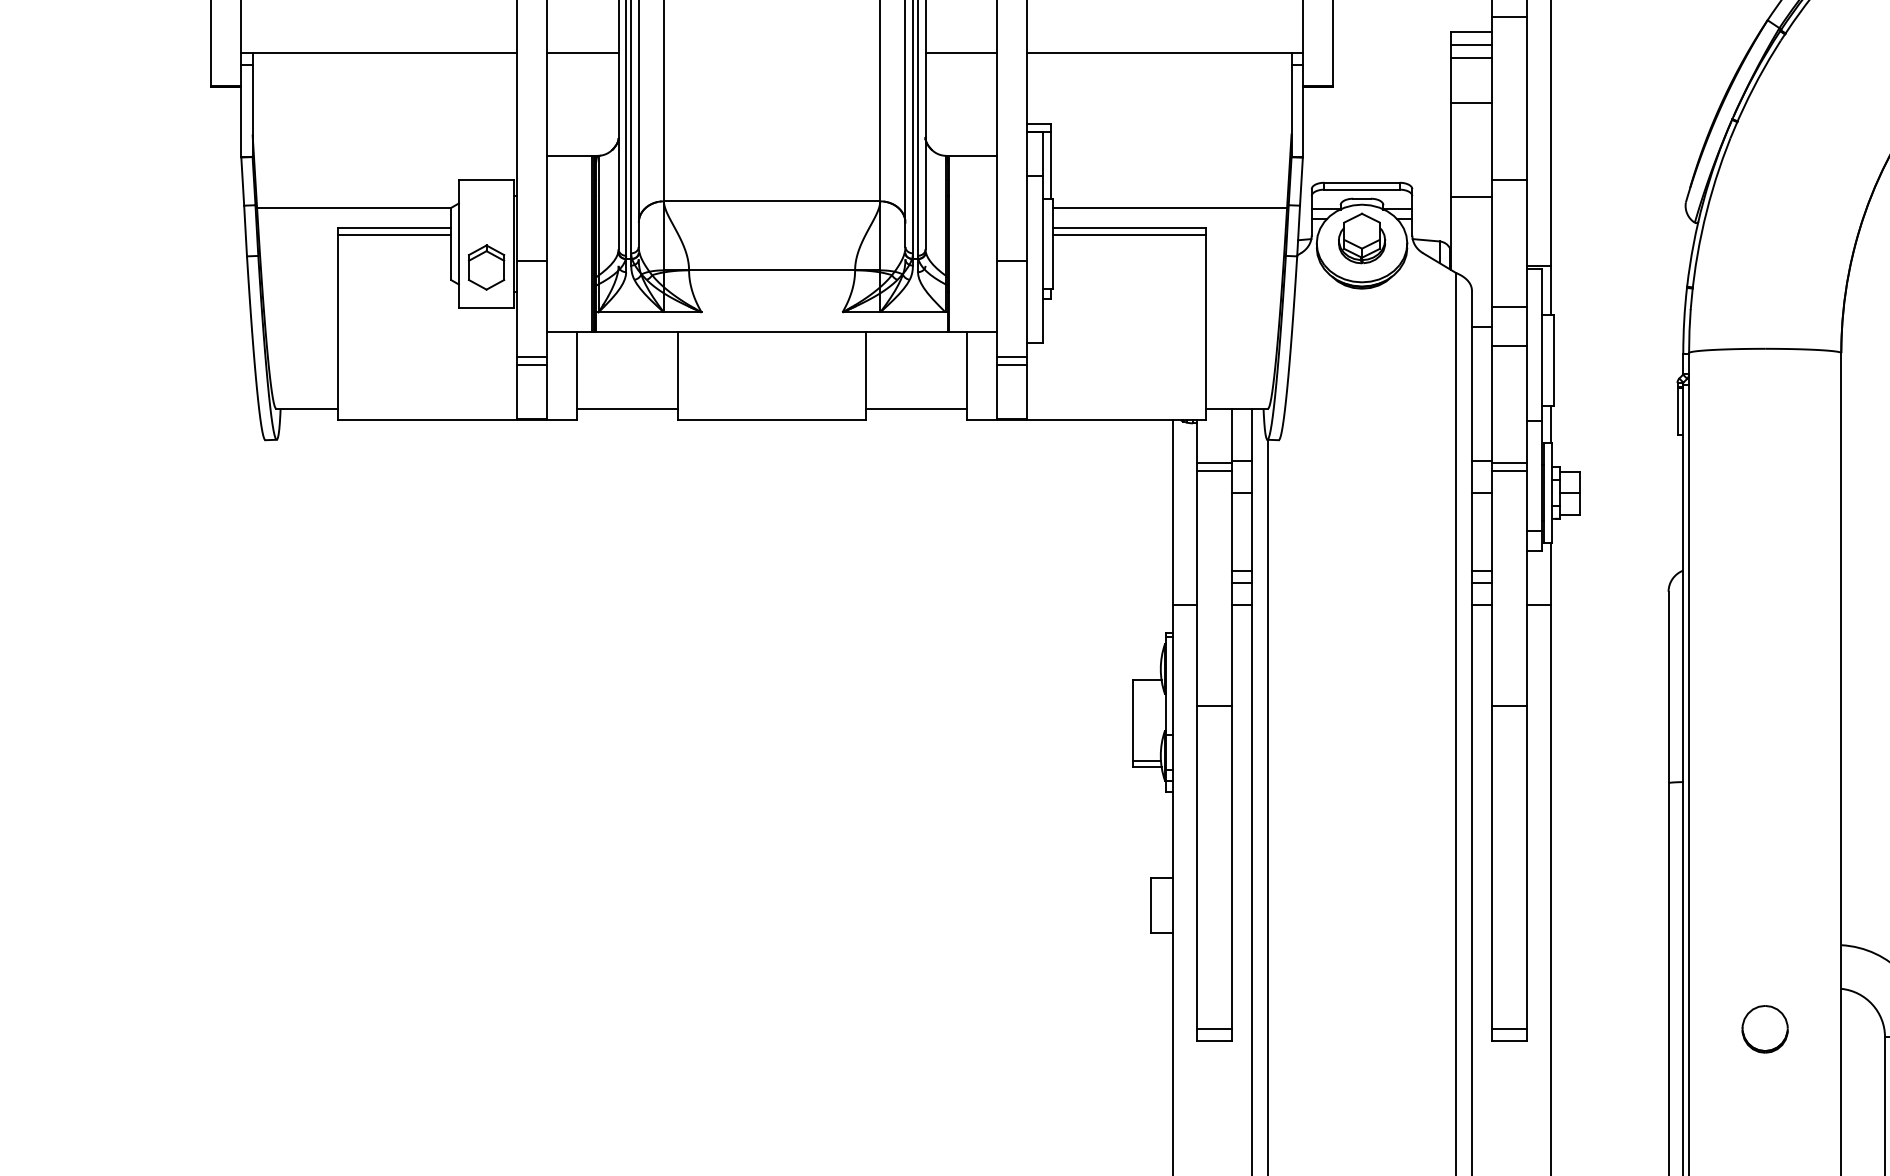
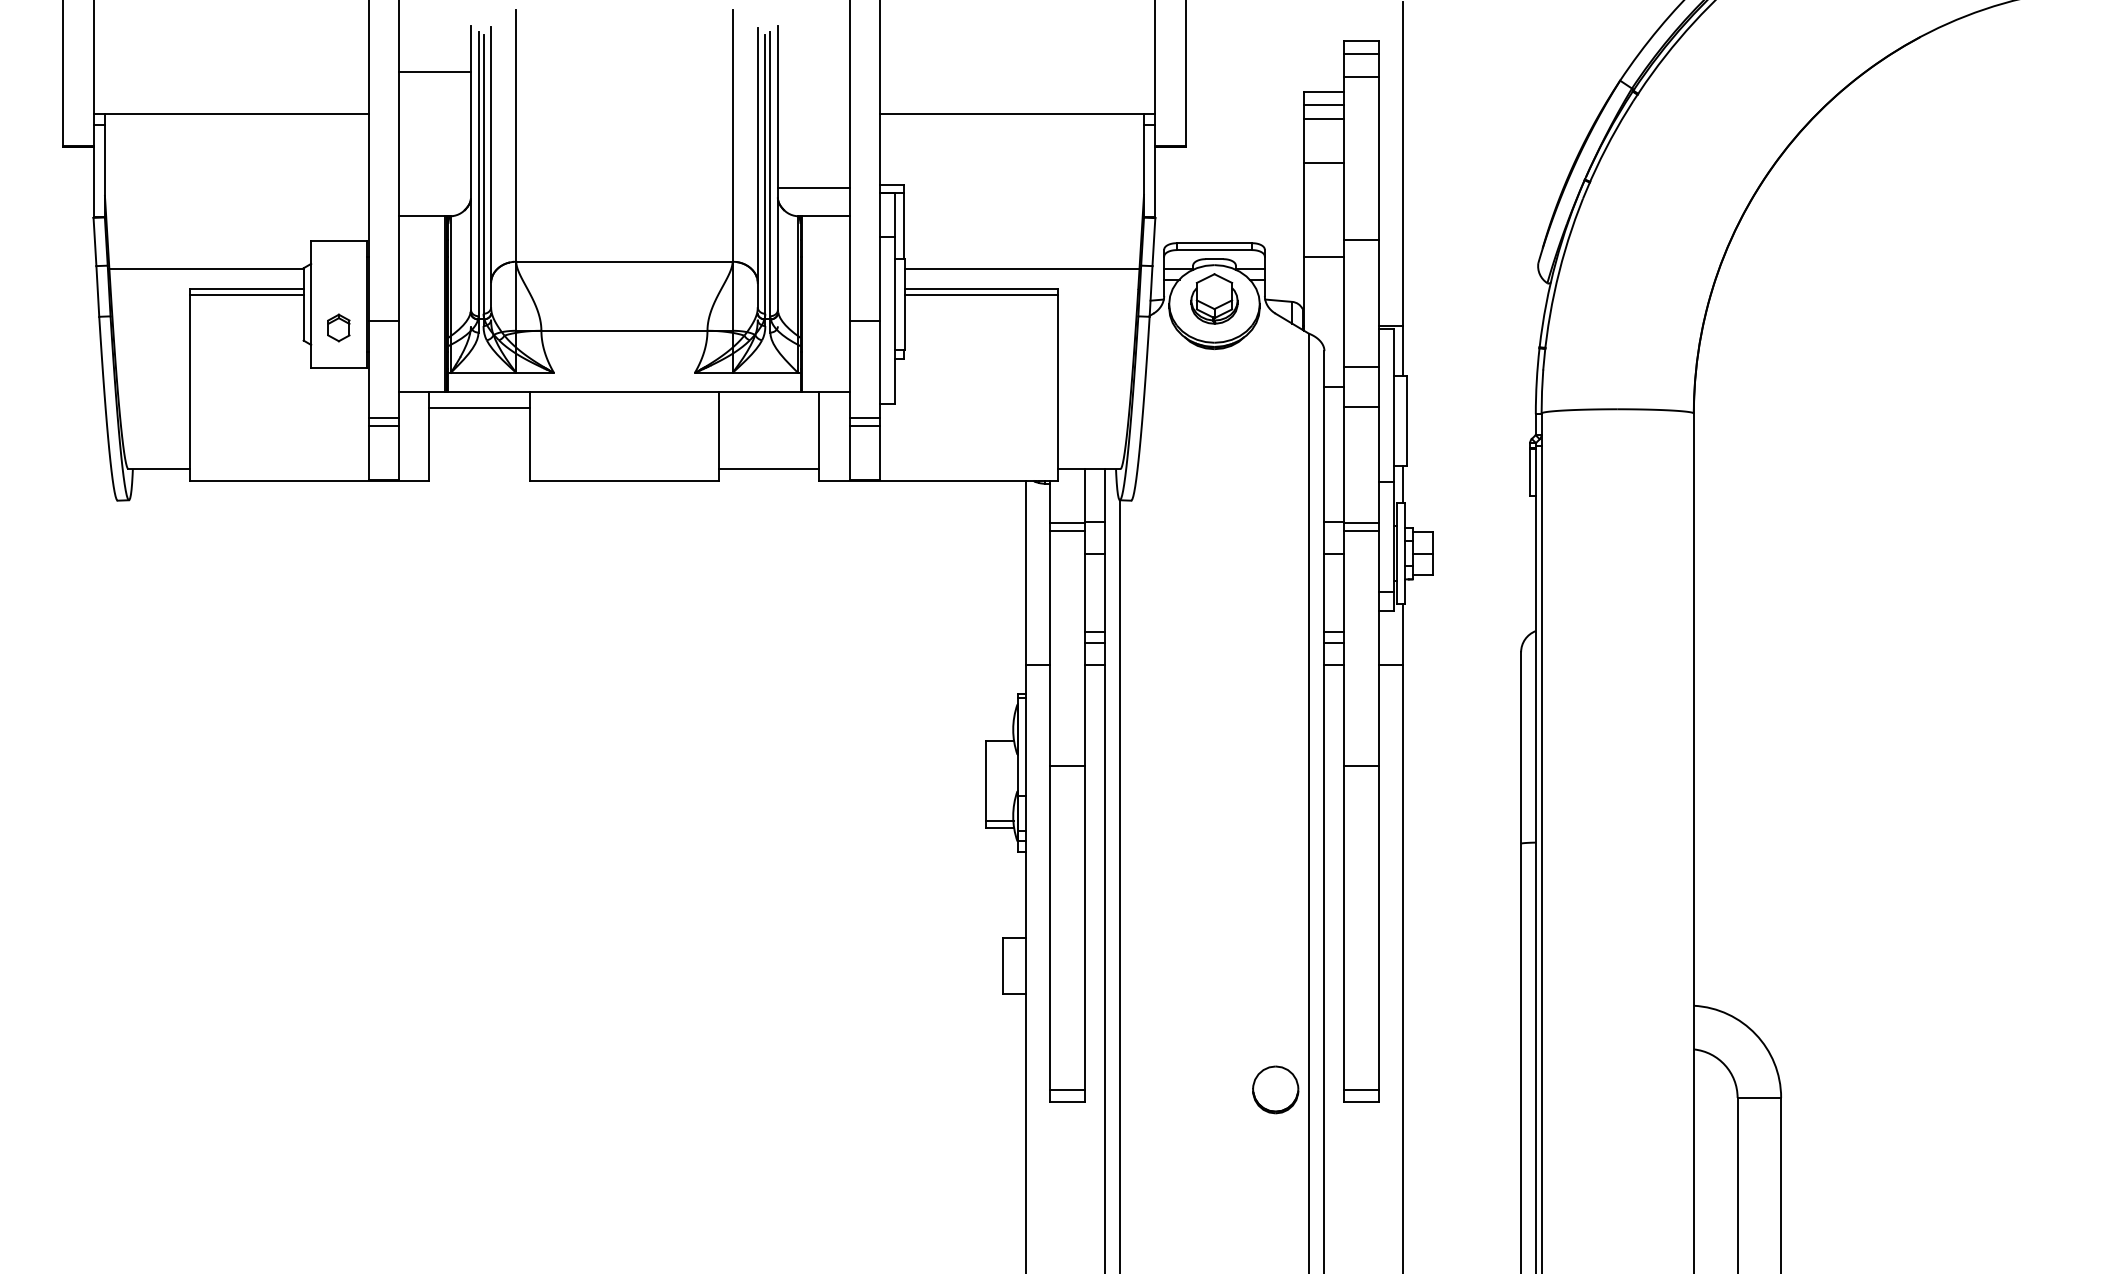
line: (582, 53) -> (434, 71), moved
line: (961, 53) -> (813, 187), moved
part: (486, 267) -> (338, 327), size x0.6
line: (627, 409) -> (479, 408), moved
part: (1764, 1028) -> (1275, 1089), moved

